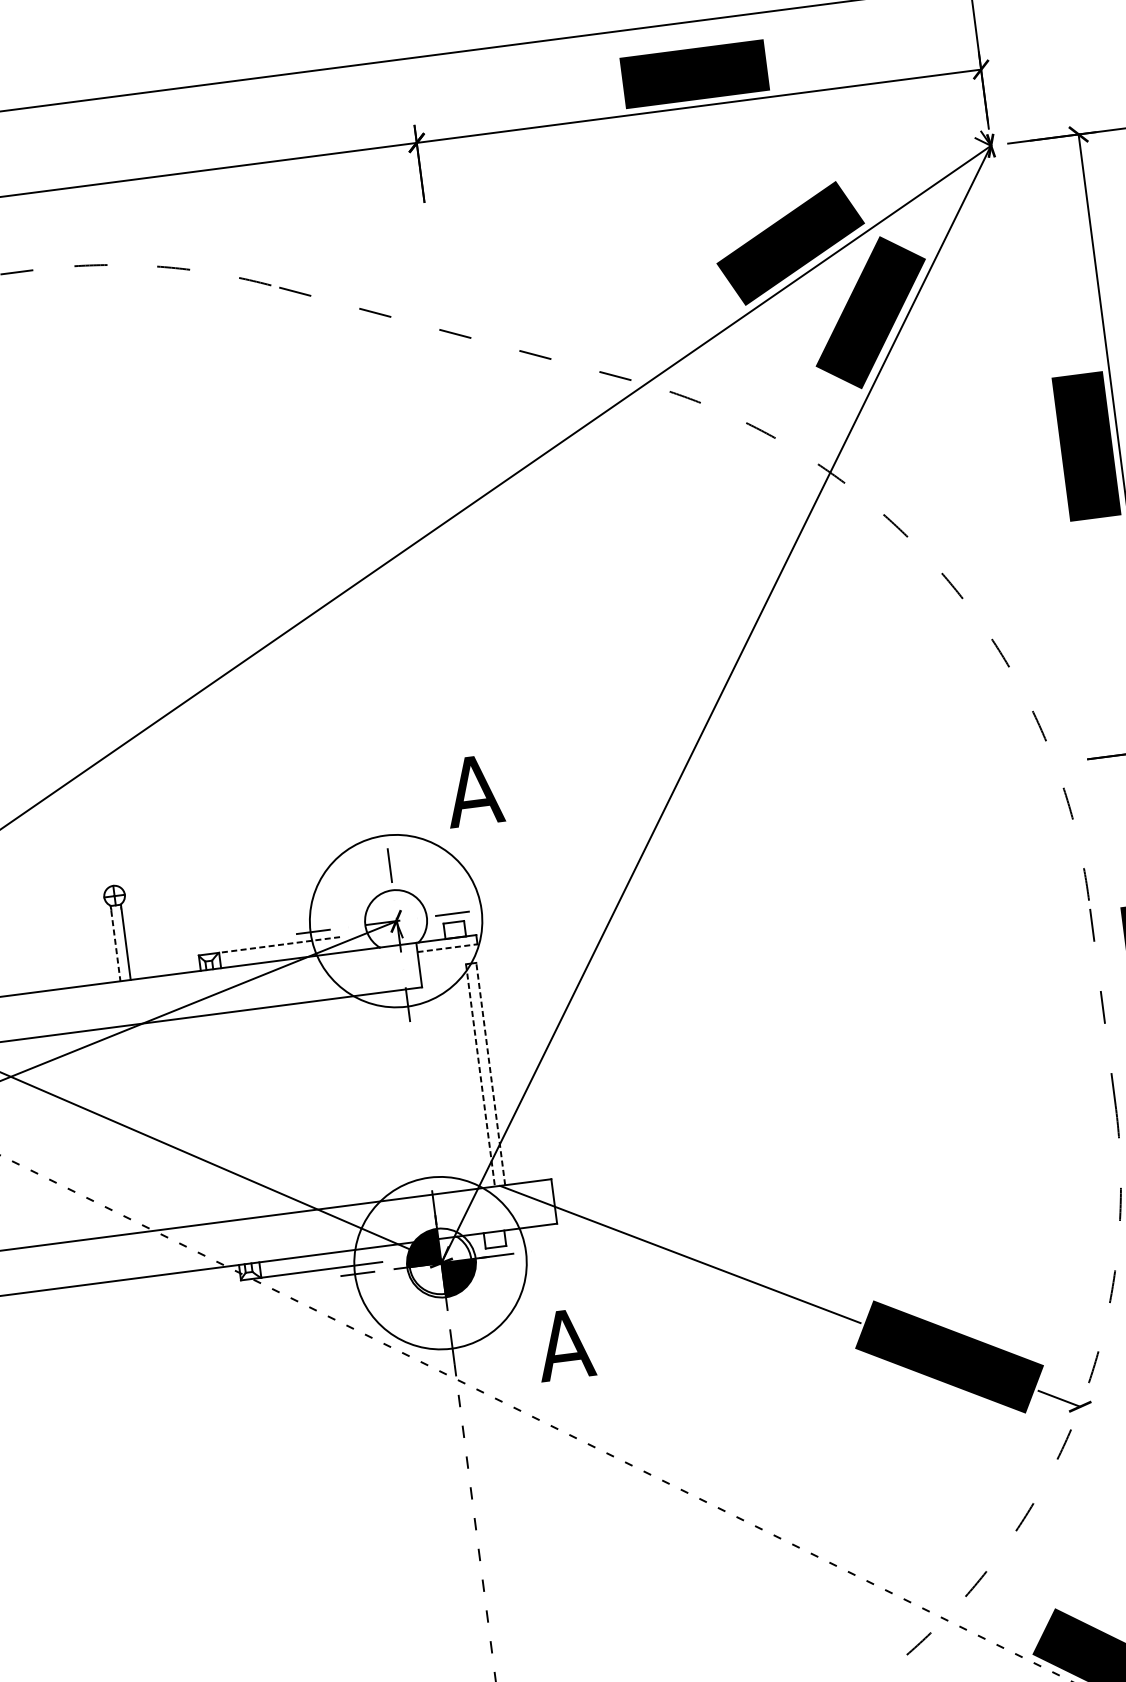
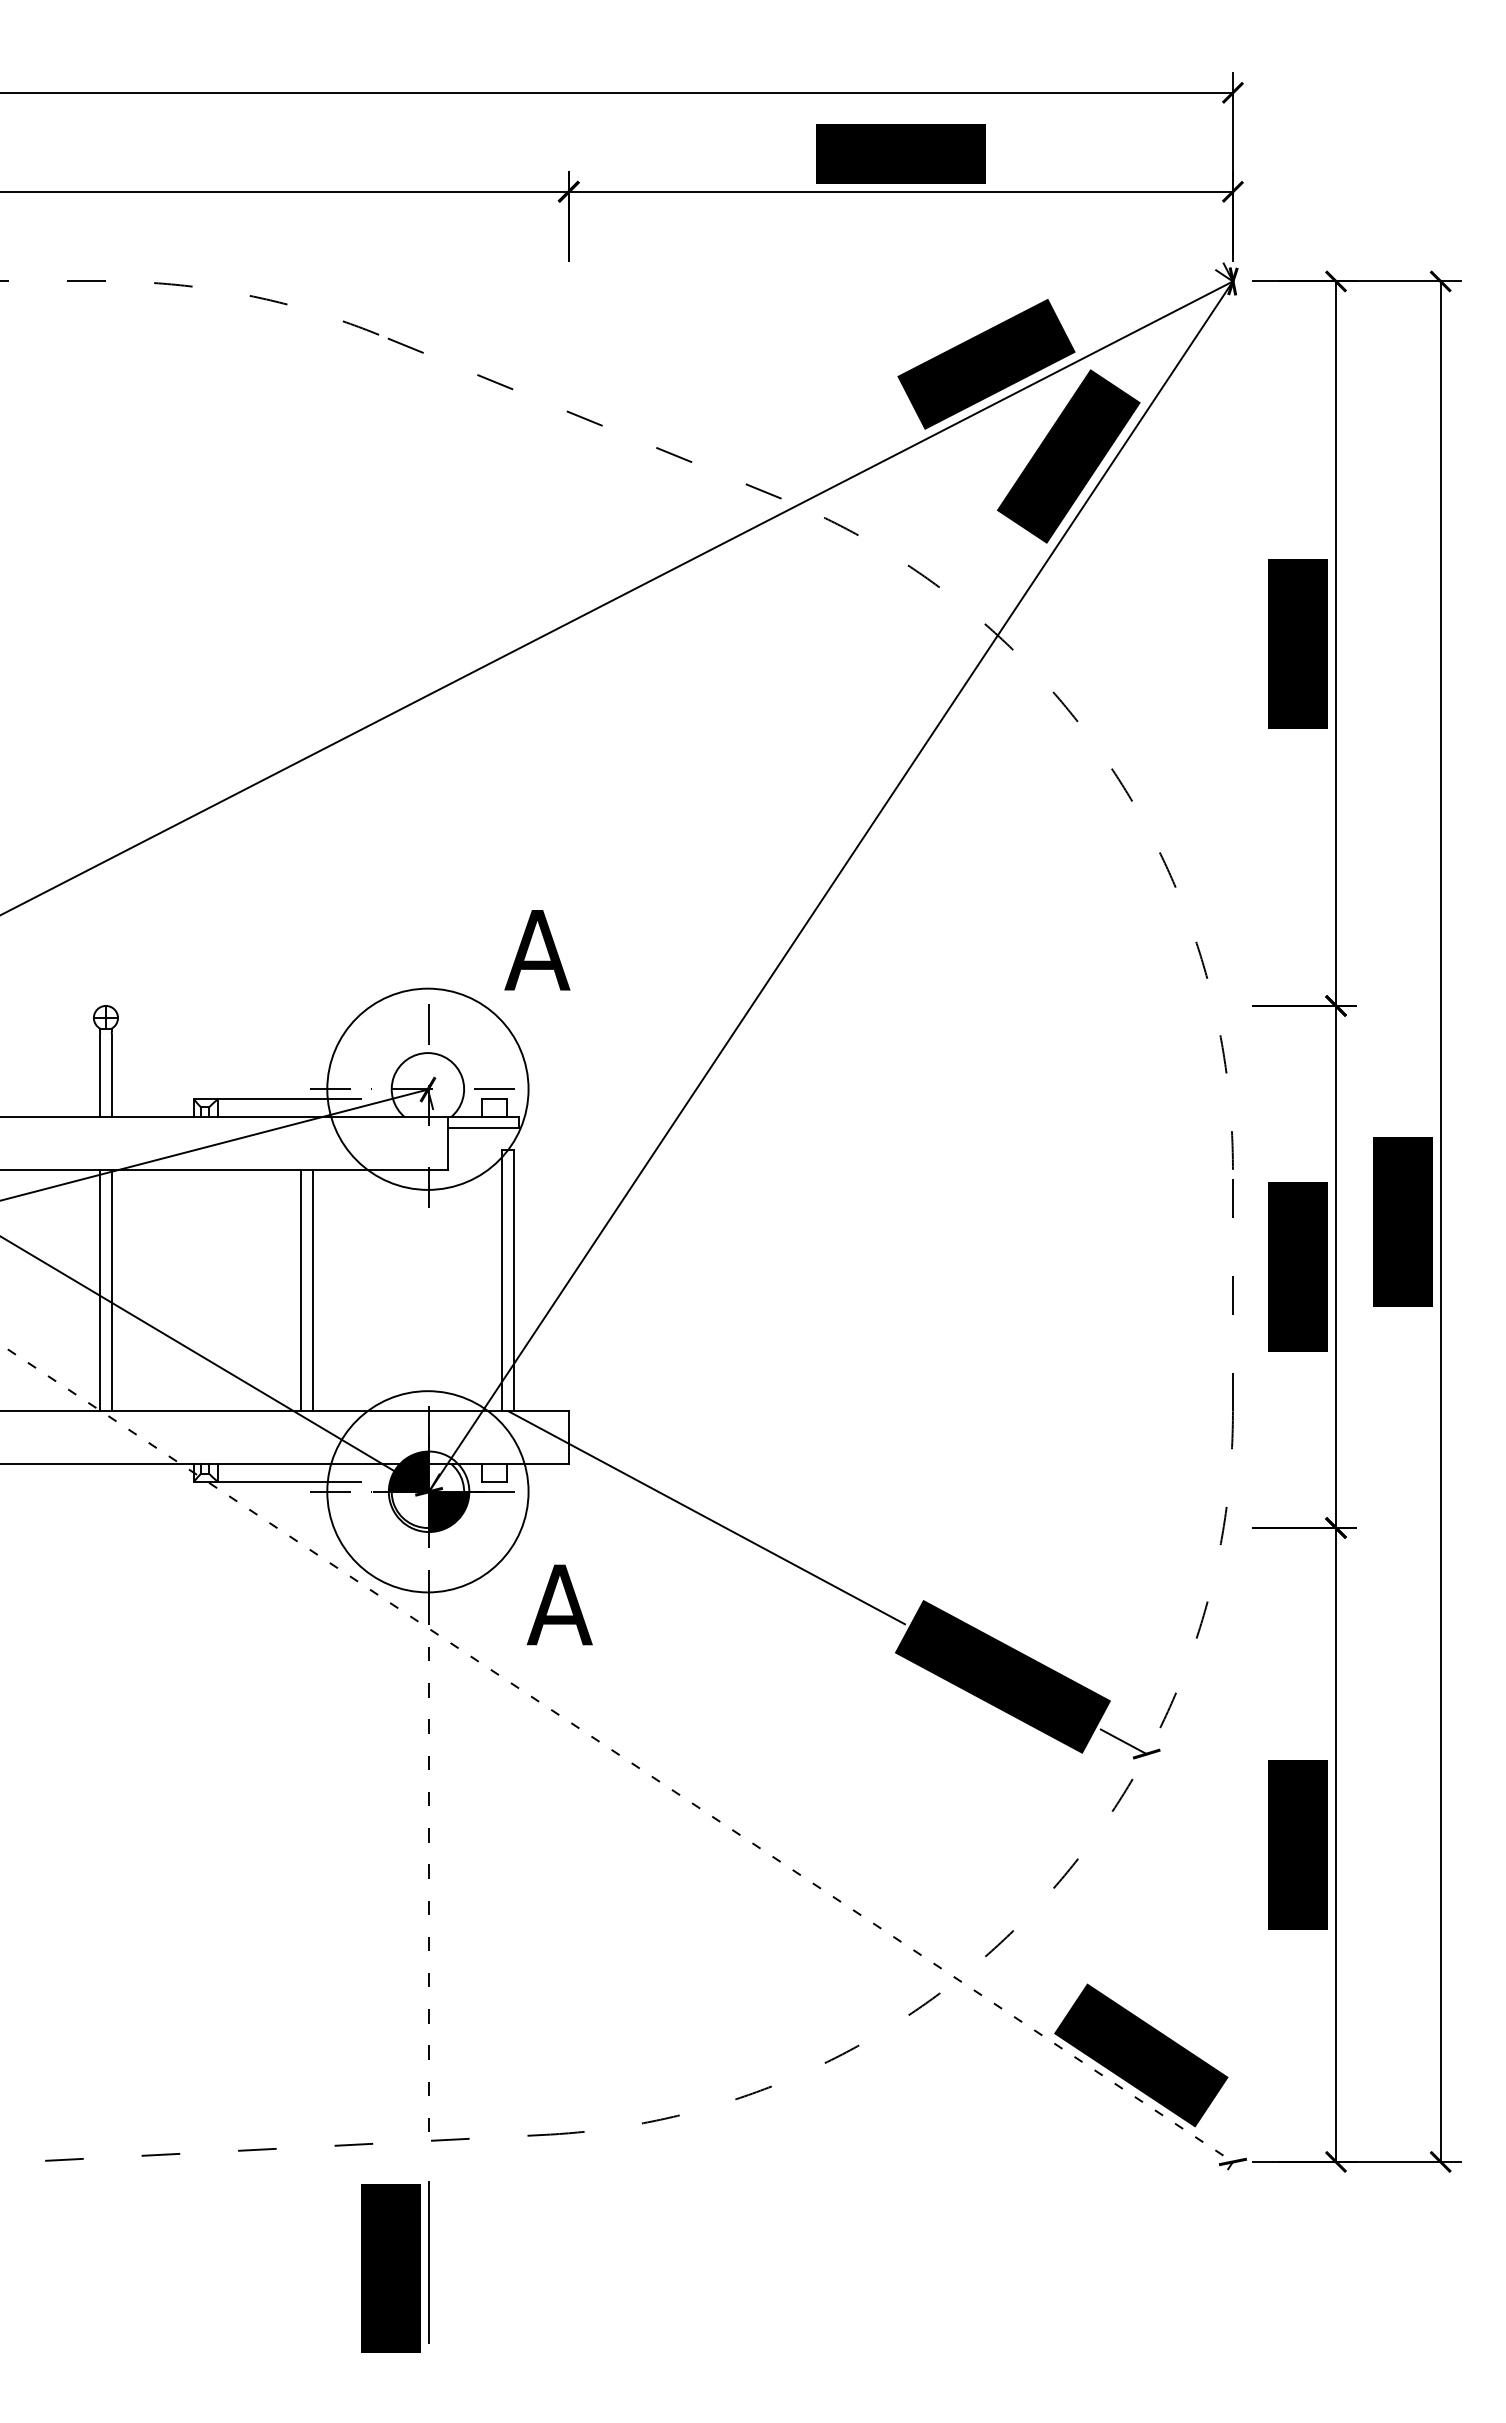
line: (279, 945) -> (289, 1099), dashed -> solid
line: (115, 946) -> (99, 1076), dashed -> solid
line: (447, 948) -> (483, 1128), dashed -> solid
line: (490, 1074) -> (514, 1280), dashed -> solid
line: (480, 1075) -> (502, 1280), dashed -> solid
line: (321, 1104) -> (313, 1290), added
line: (310, 1106) -> (301, 1290), added
line: (149, 1127) -> (111, 1290), added
line: (139, 1128) -> (99, 1290), added

